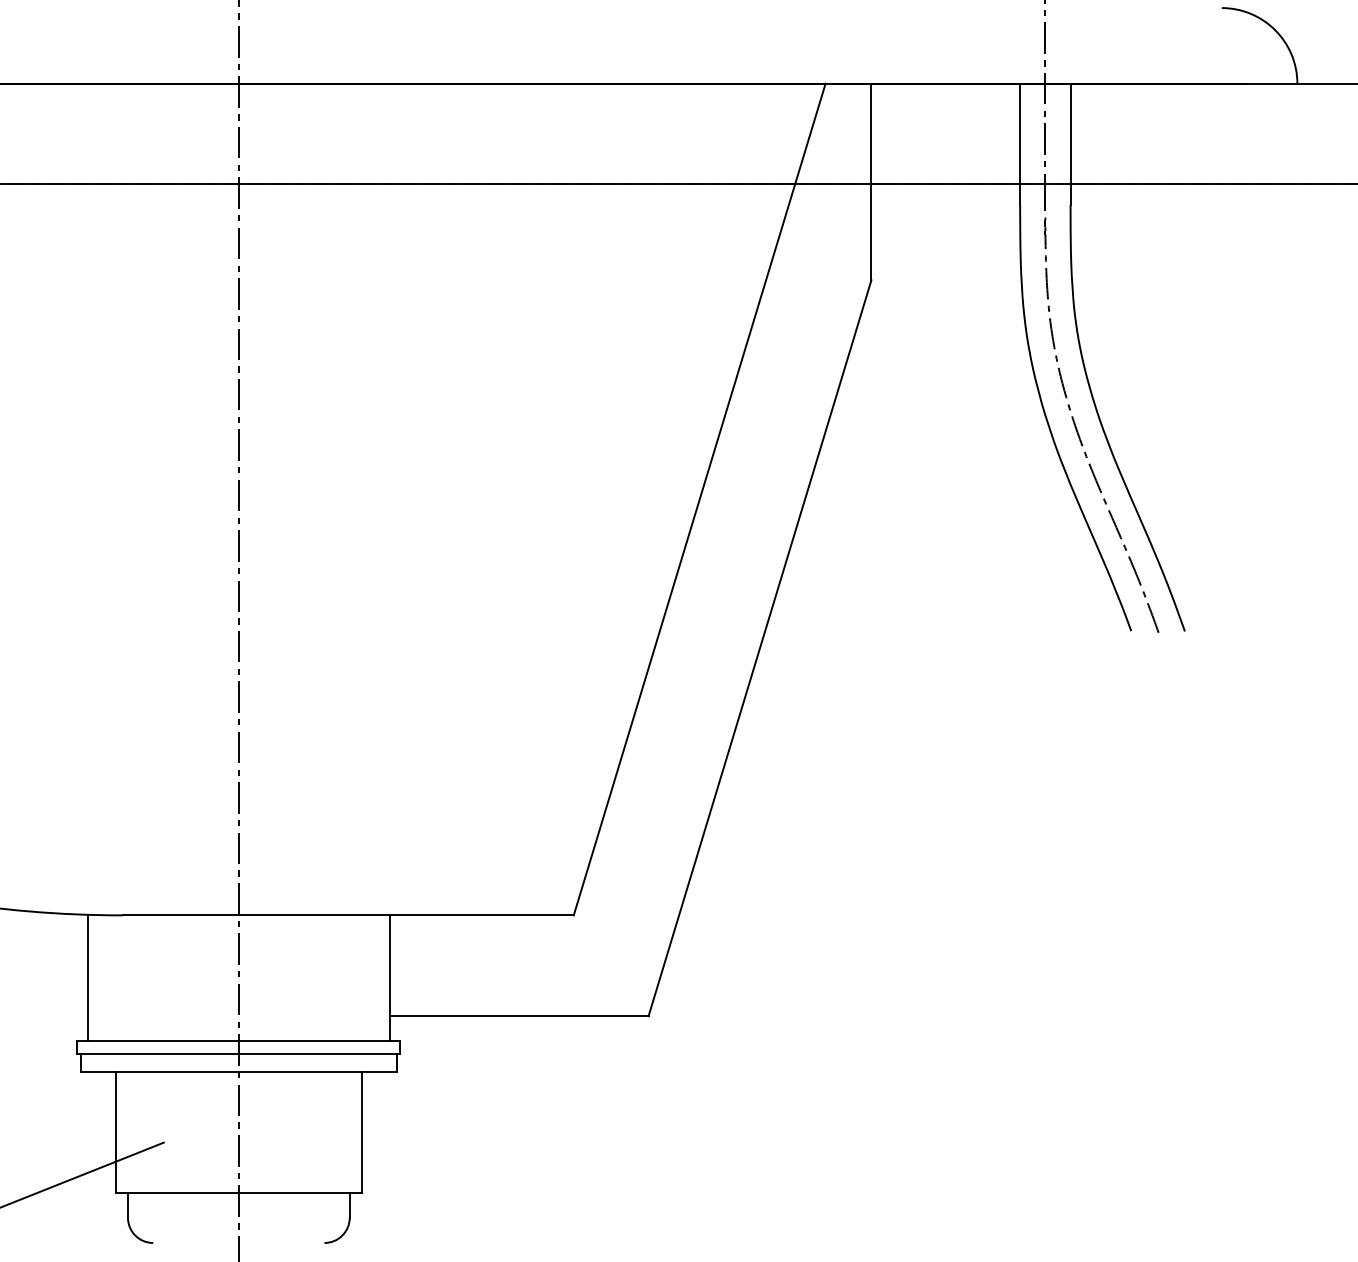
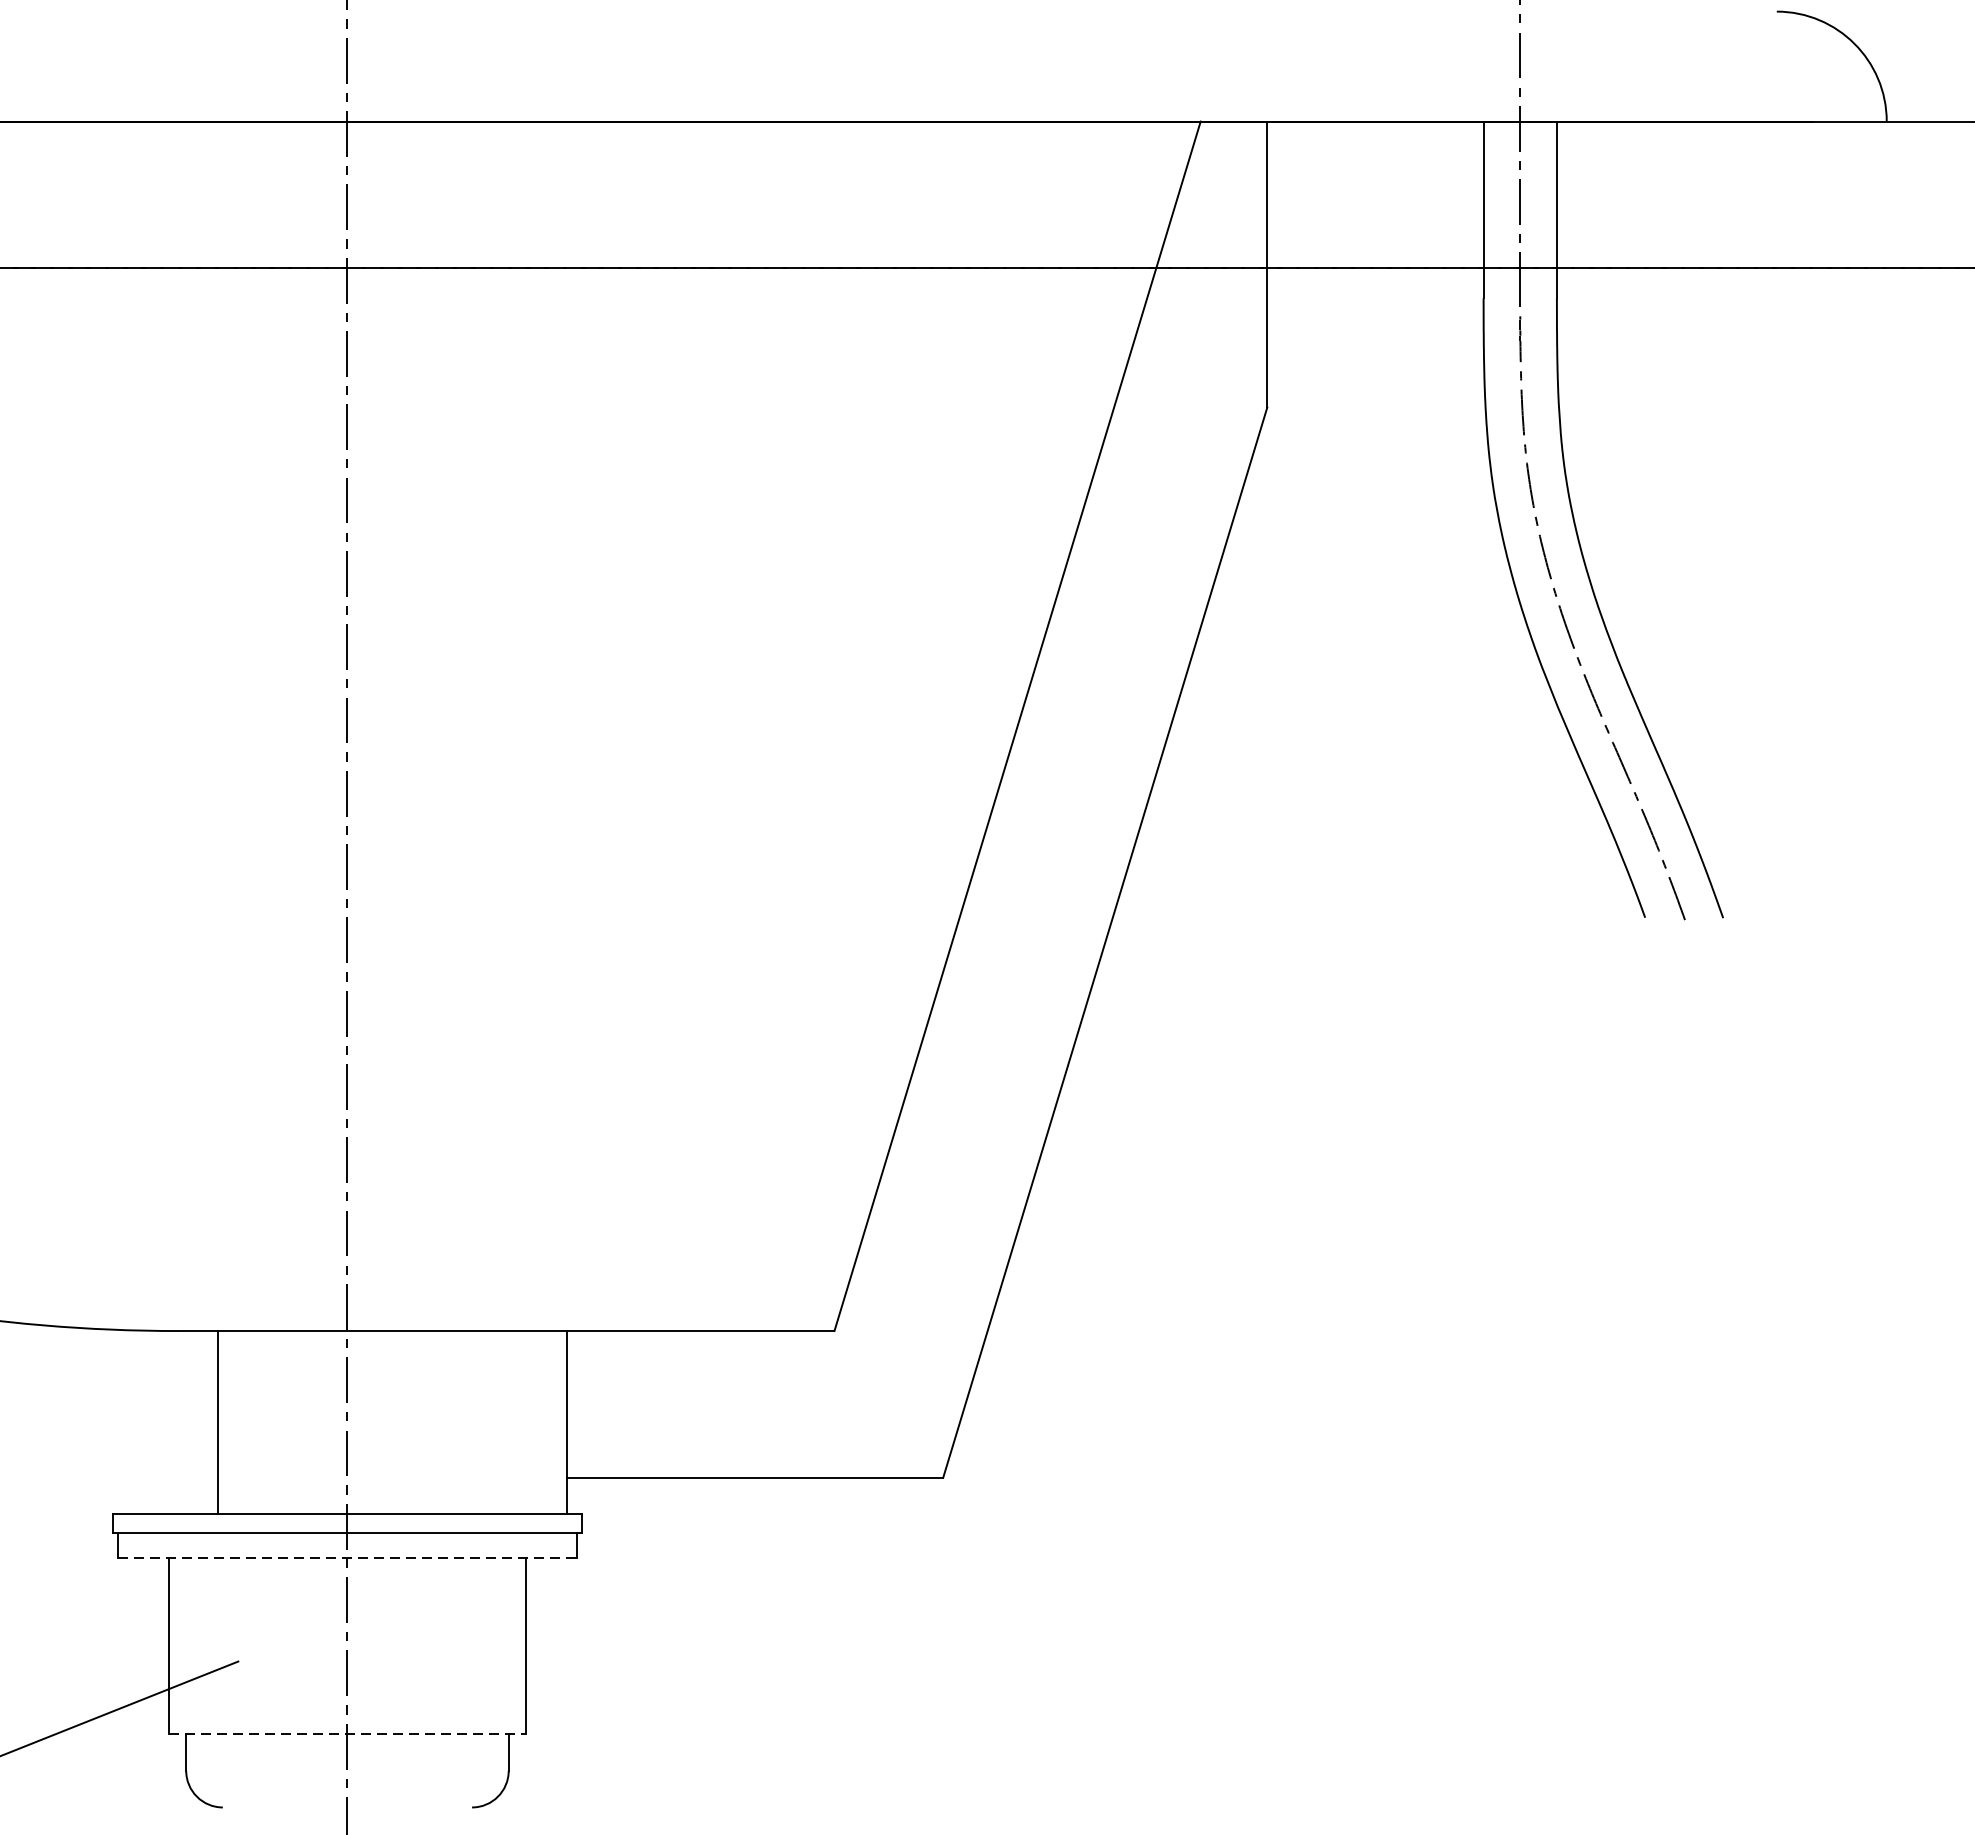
line: (87, 978) -> (217, 1422), moved
line: (238, 1071) -> (346, 1558), solid -> dashed
line: (238, 1192) -> (346, 1734), solid -> dashed

